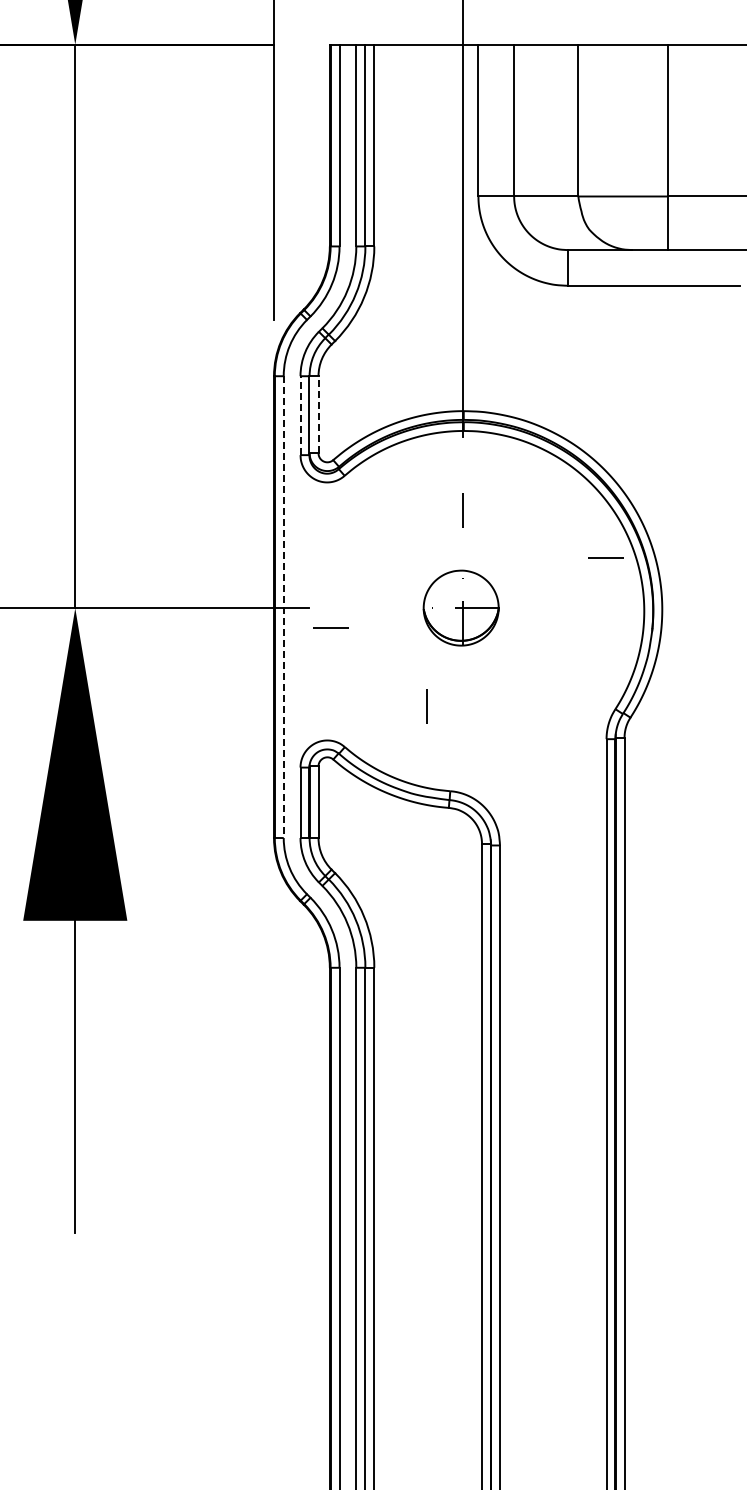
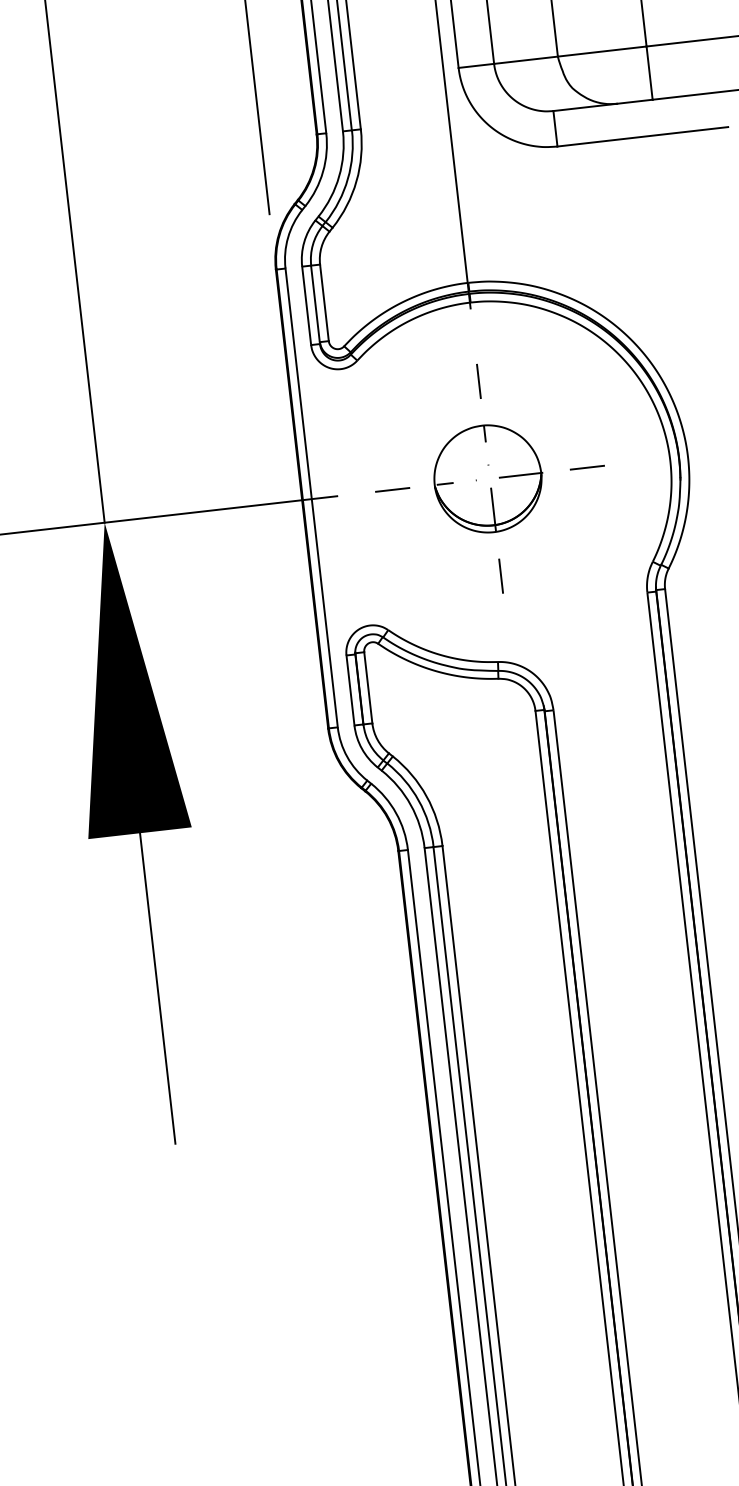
line: (318, 414) -> (324, 302), dashed -> solid
line: (300, 415) -> (306, 305), dashed -> solid
line: (605, 557) -> (586, 467), moved
line: (283, 607) -> (311, 498), dashed -> solid
part: (461, 607) -> (488, 478), size x1.43
line: (330, 627) -> (391, 489), moved
line: (426, 706) -> (500, 576), moved

